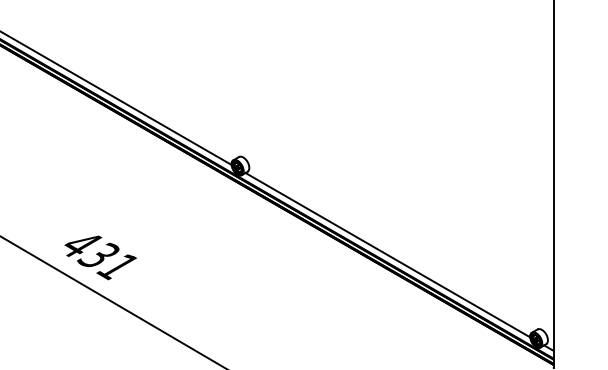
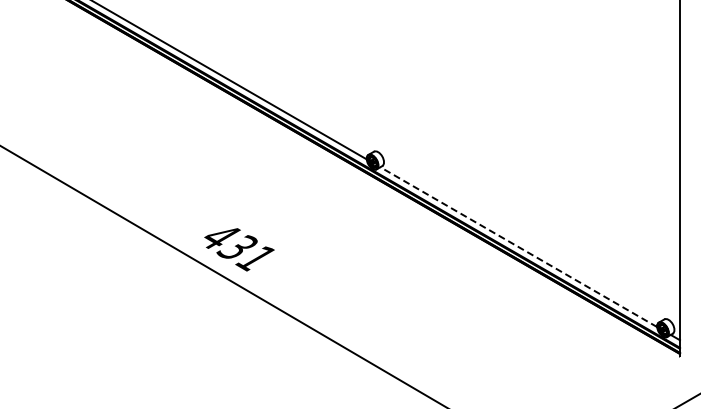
line: (387, 255) -> (518, 247), solid -> dashed

